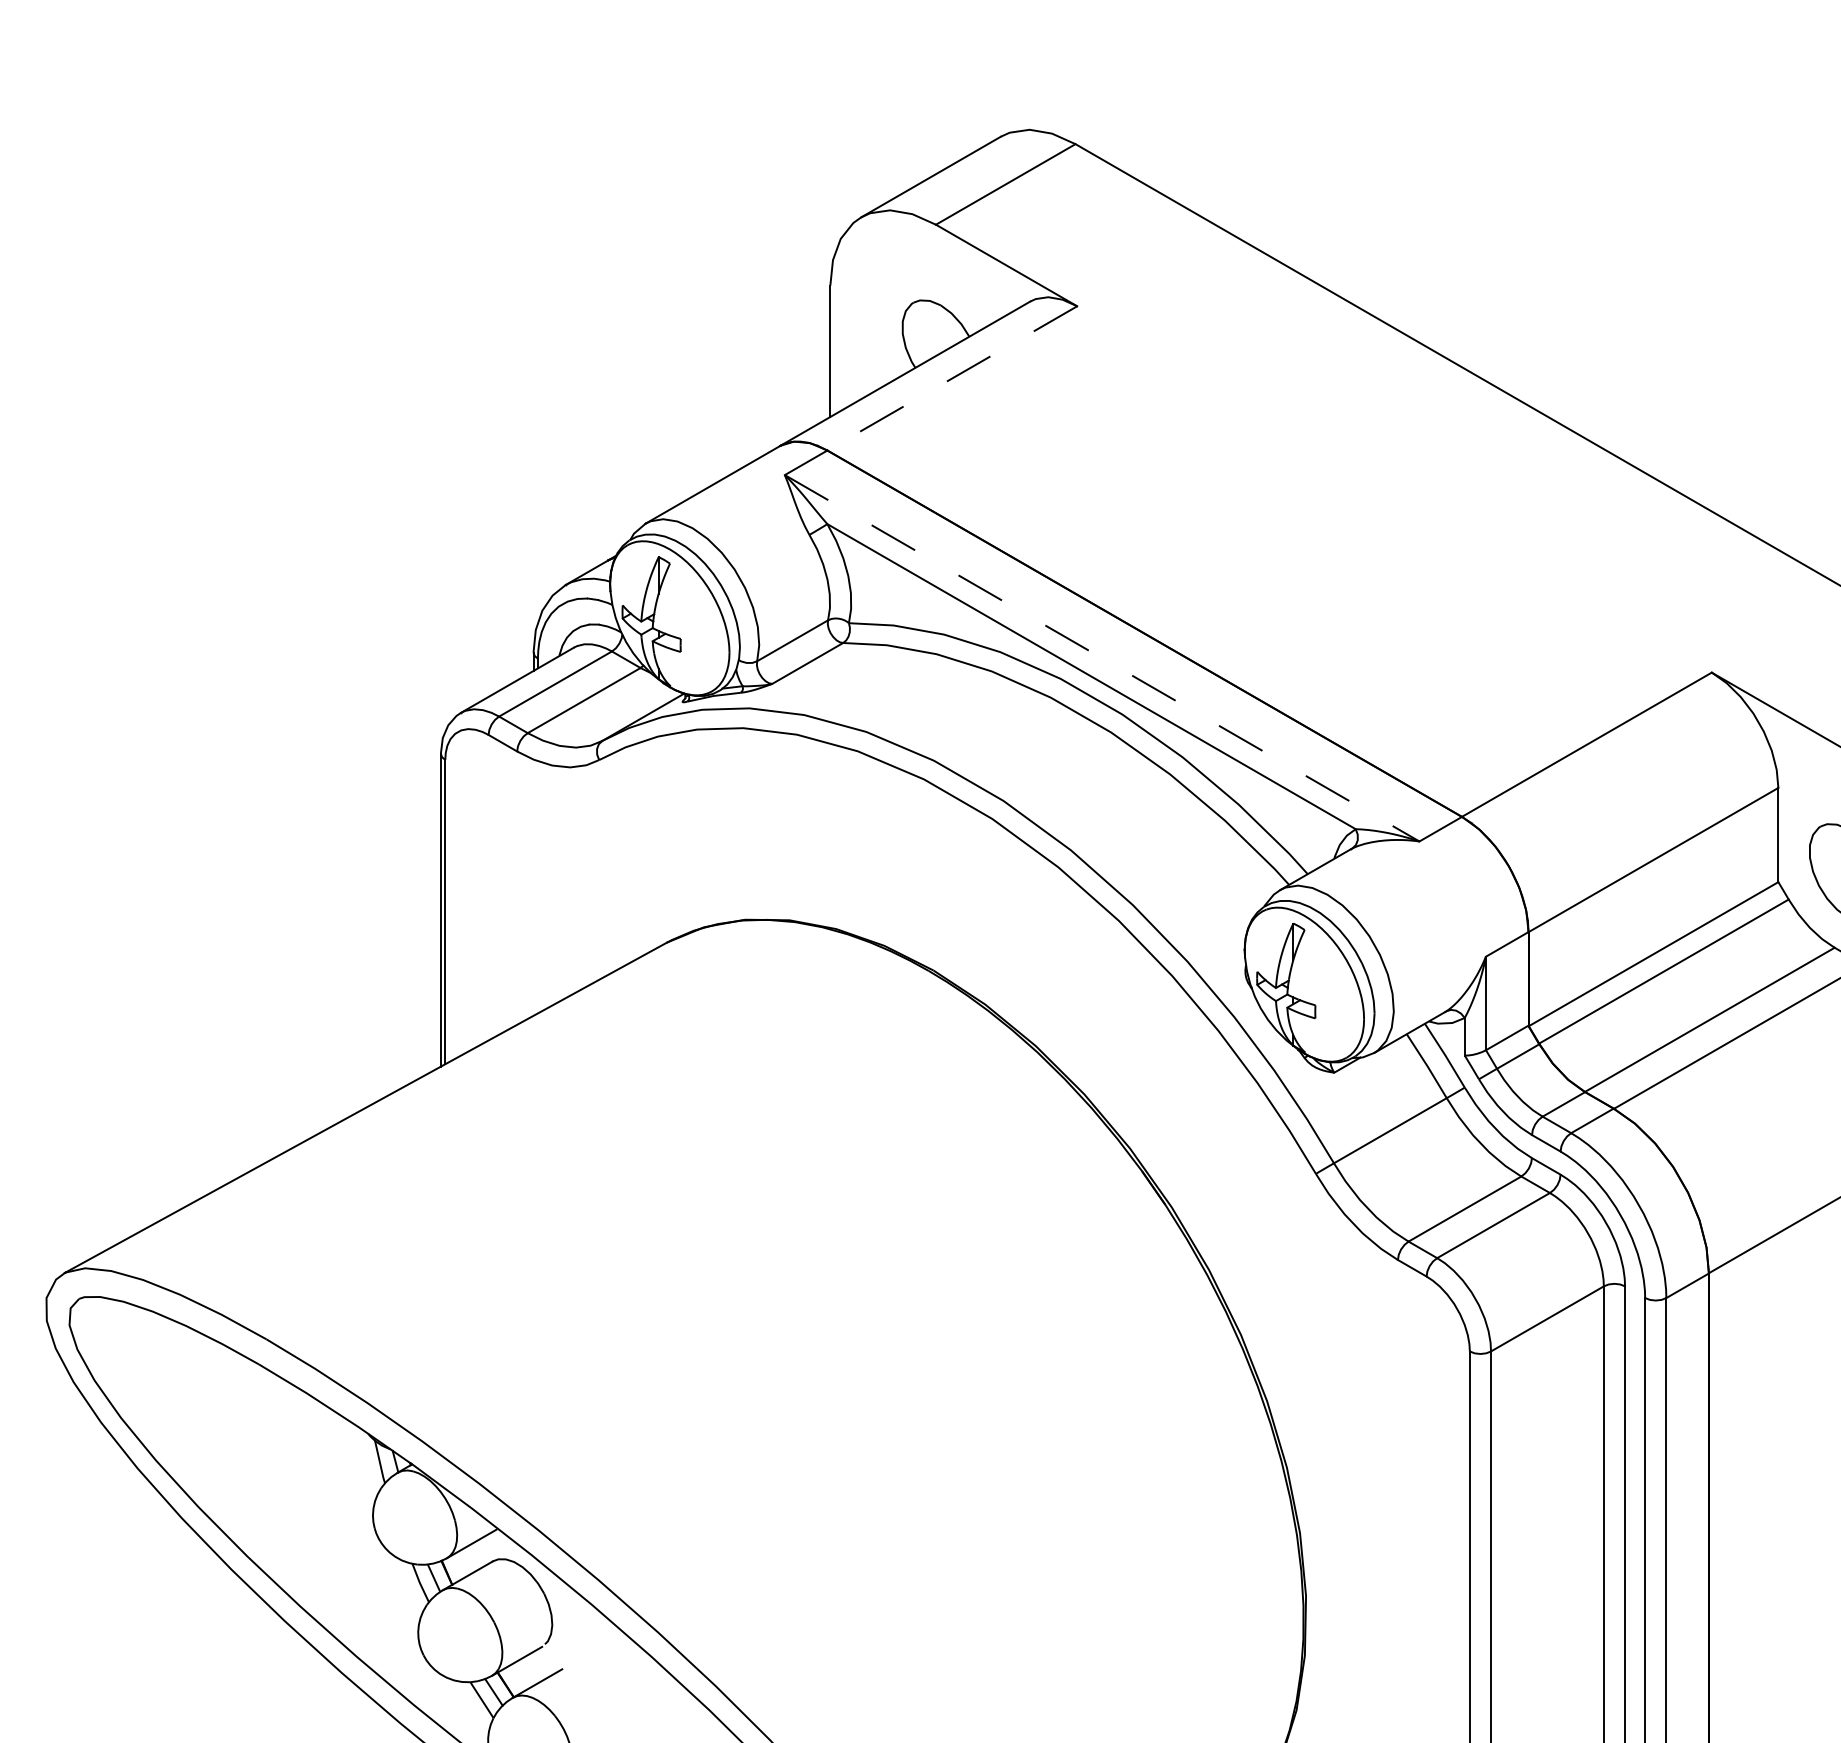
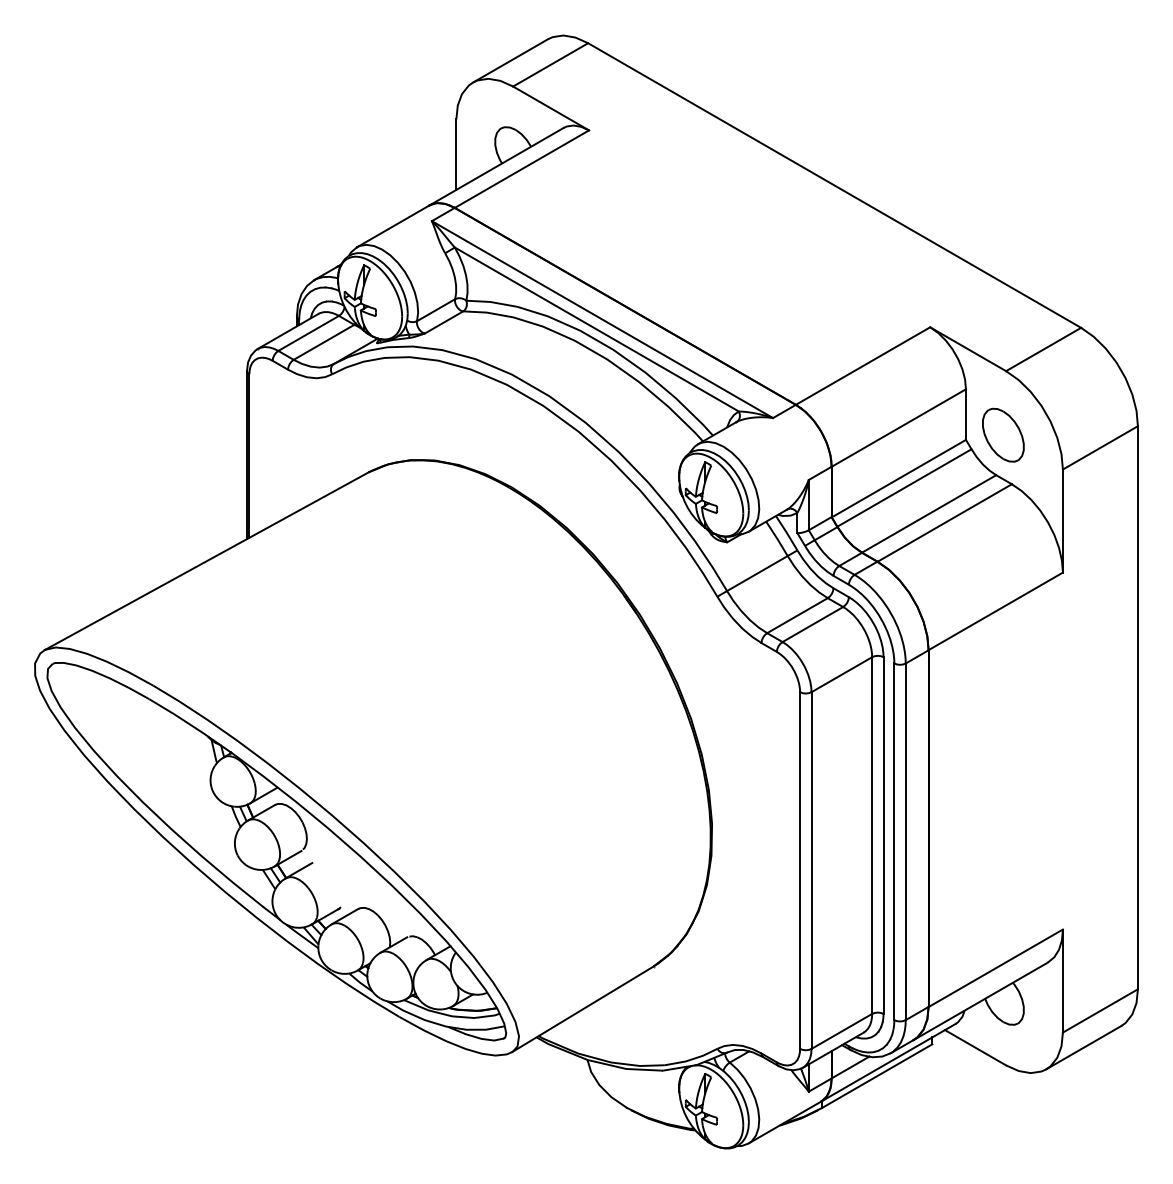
line: (951, 379) -> (521, 169), dashed -> solid
line: (1102, 658) -> (602, 319), dashed -> solid

